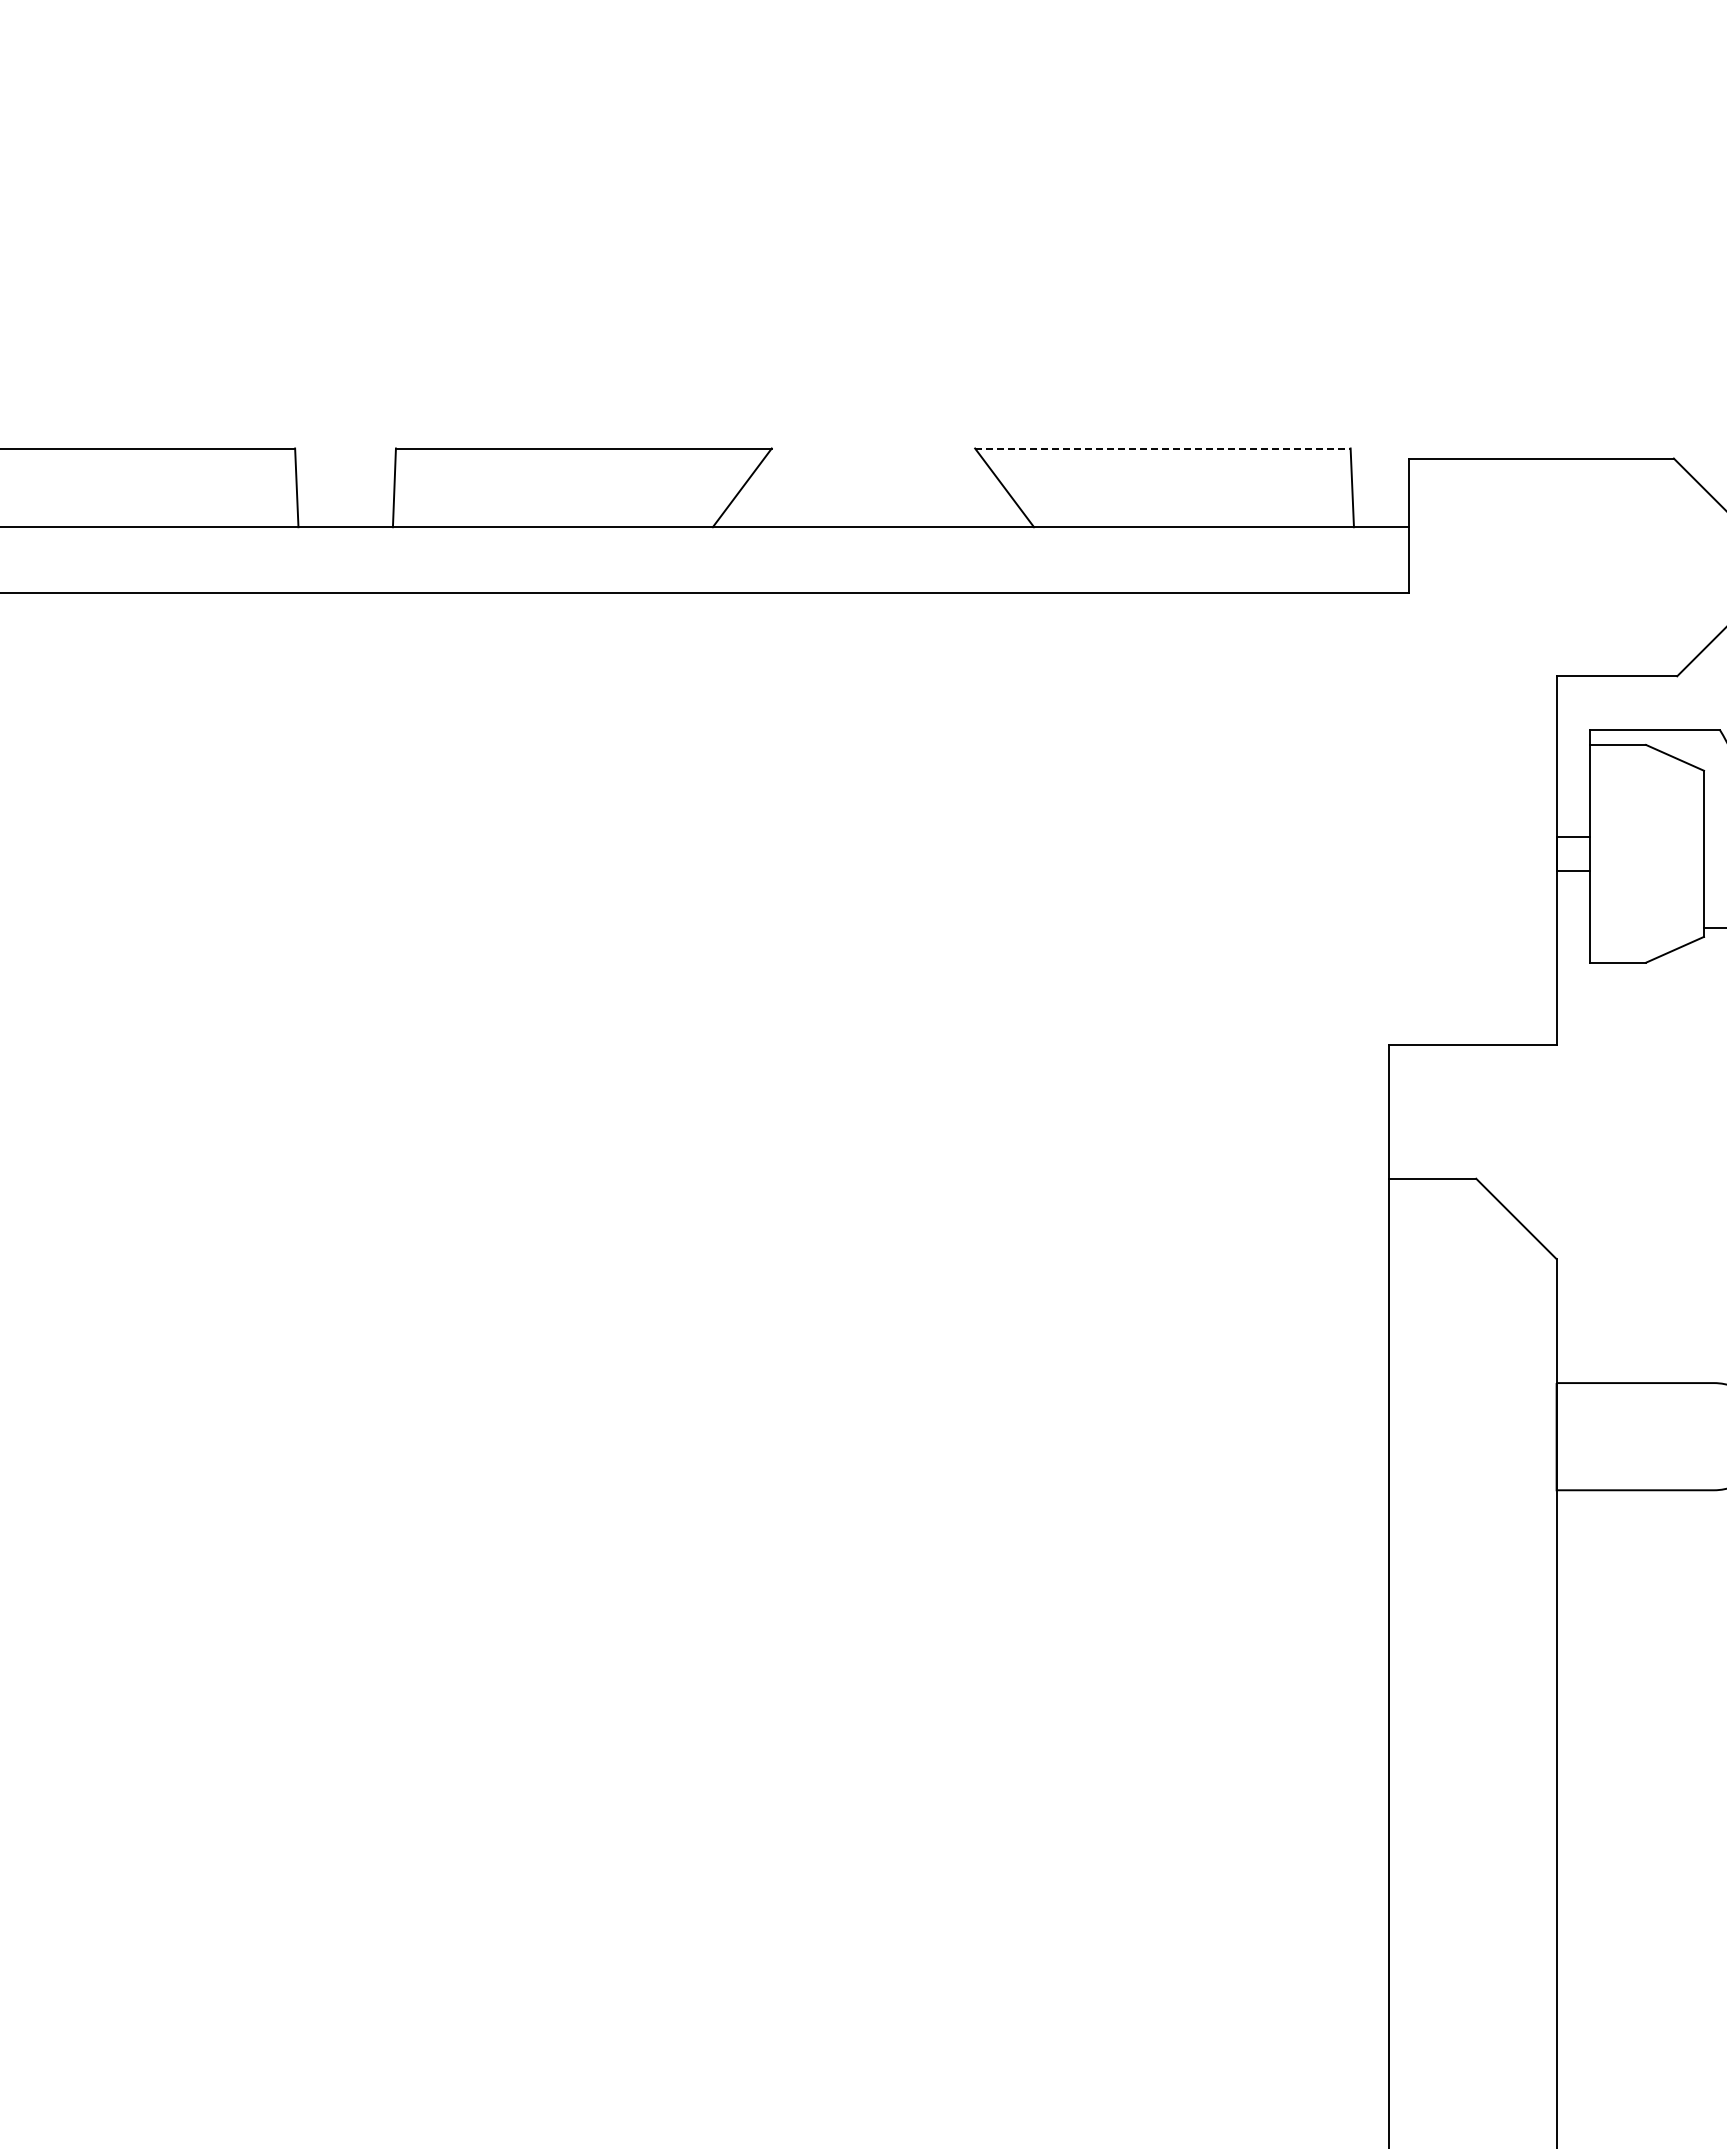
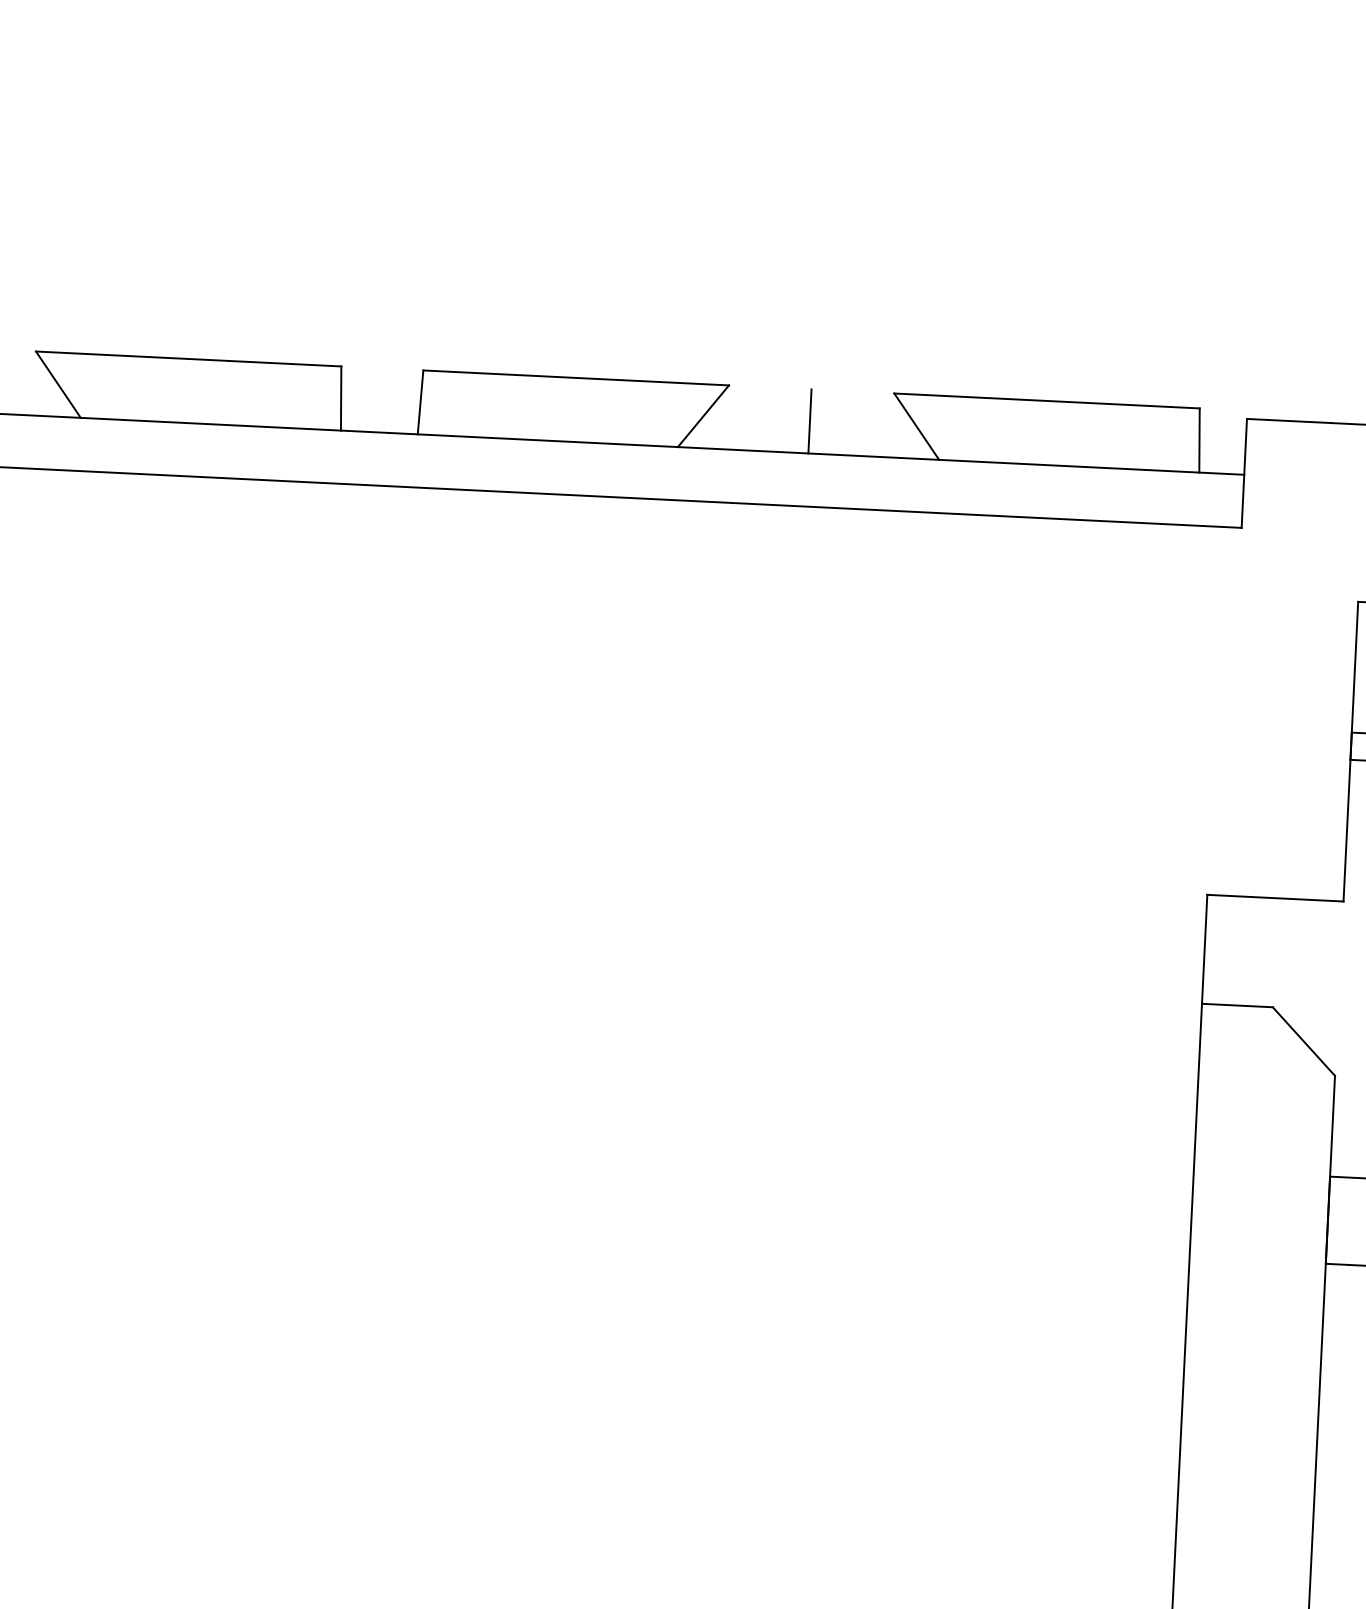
line: (1162, 448) -> (1046, 400), dashed -> solid
line: (873, 487) -> (810, 421), added

